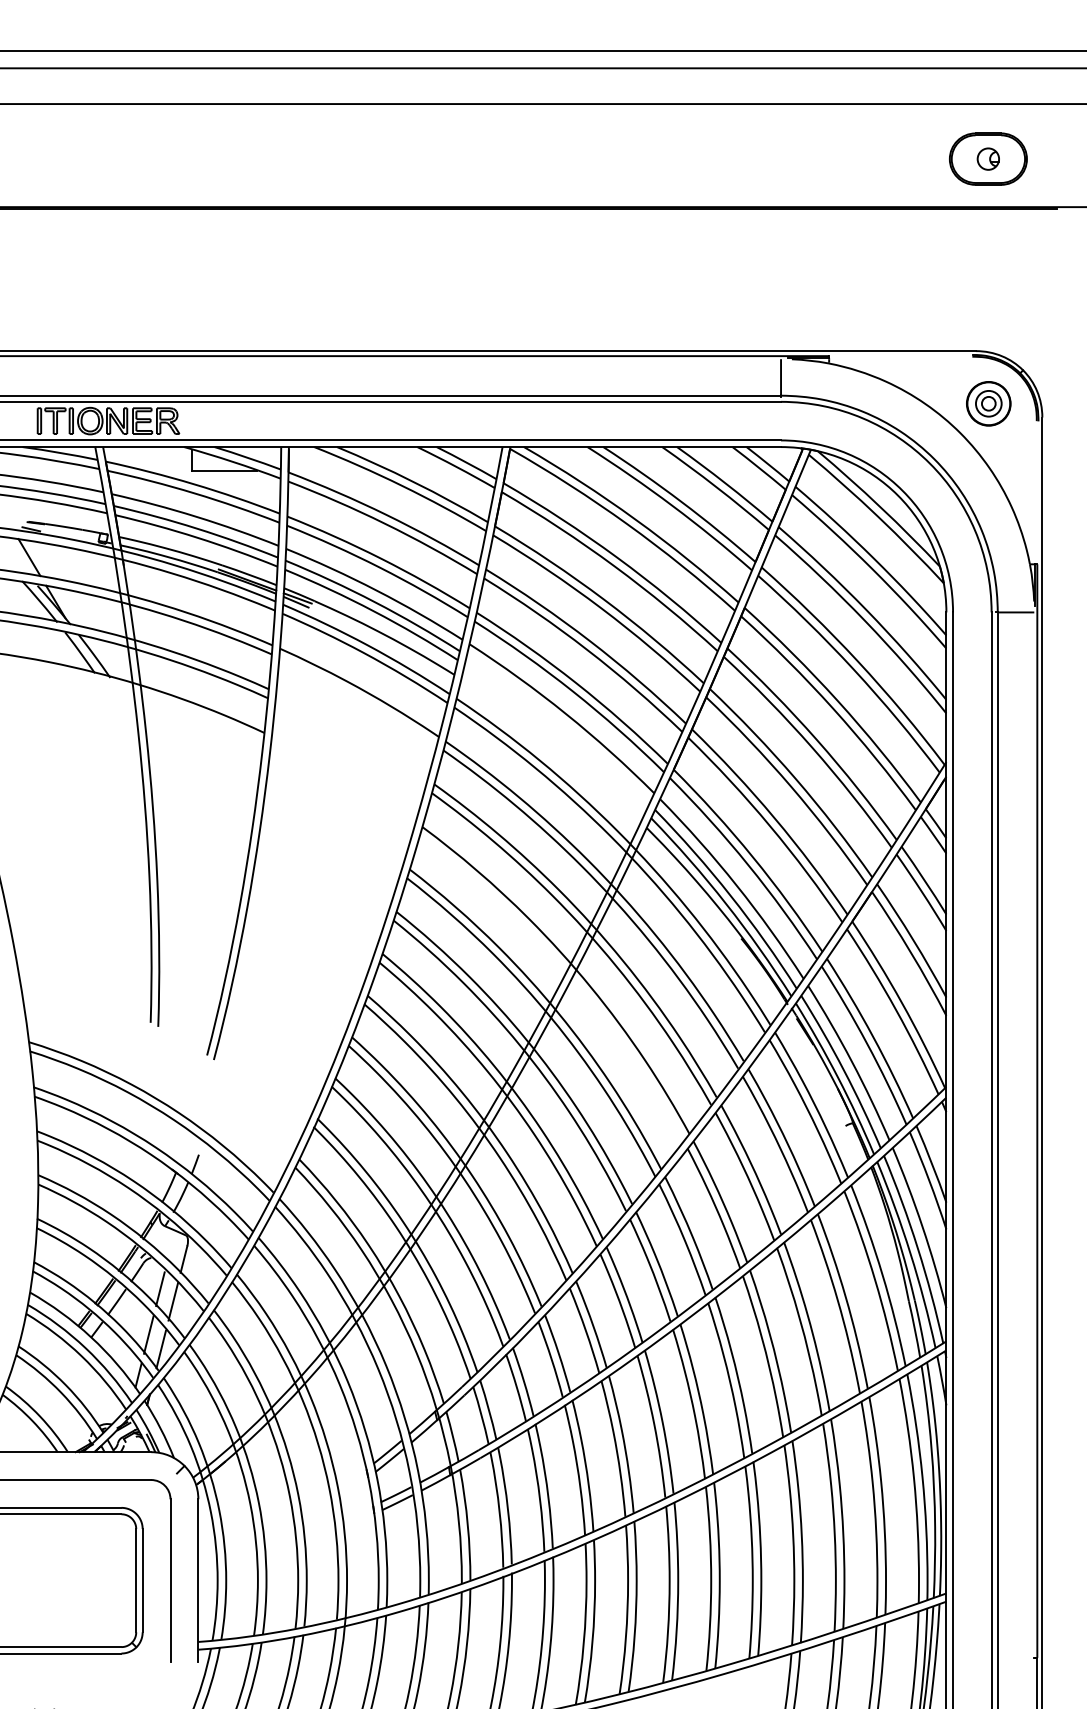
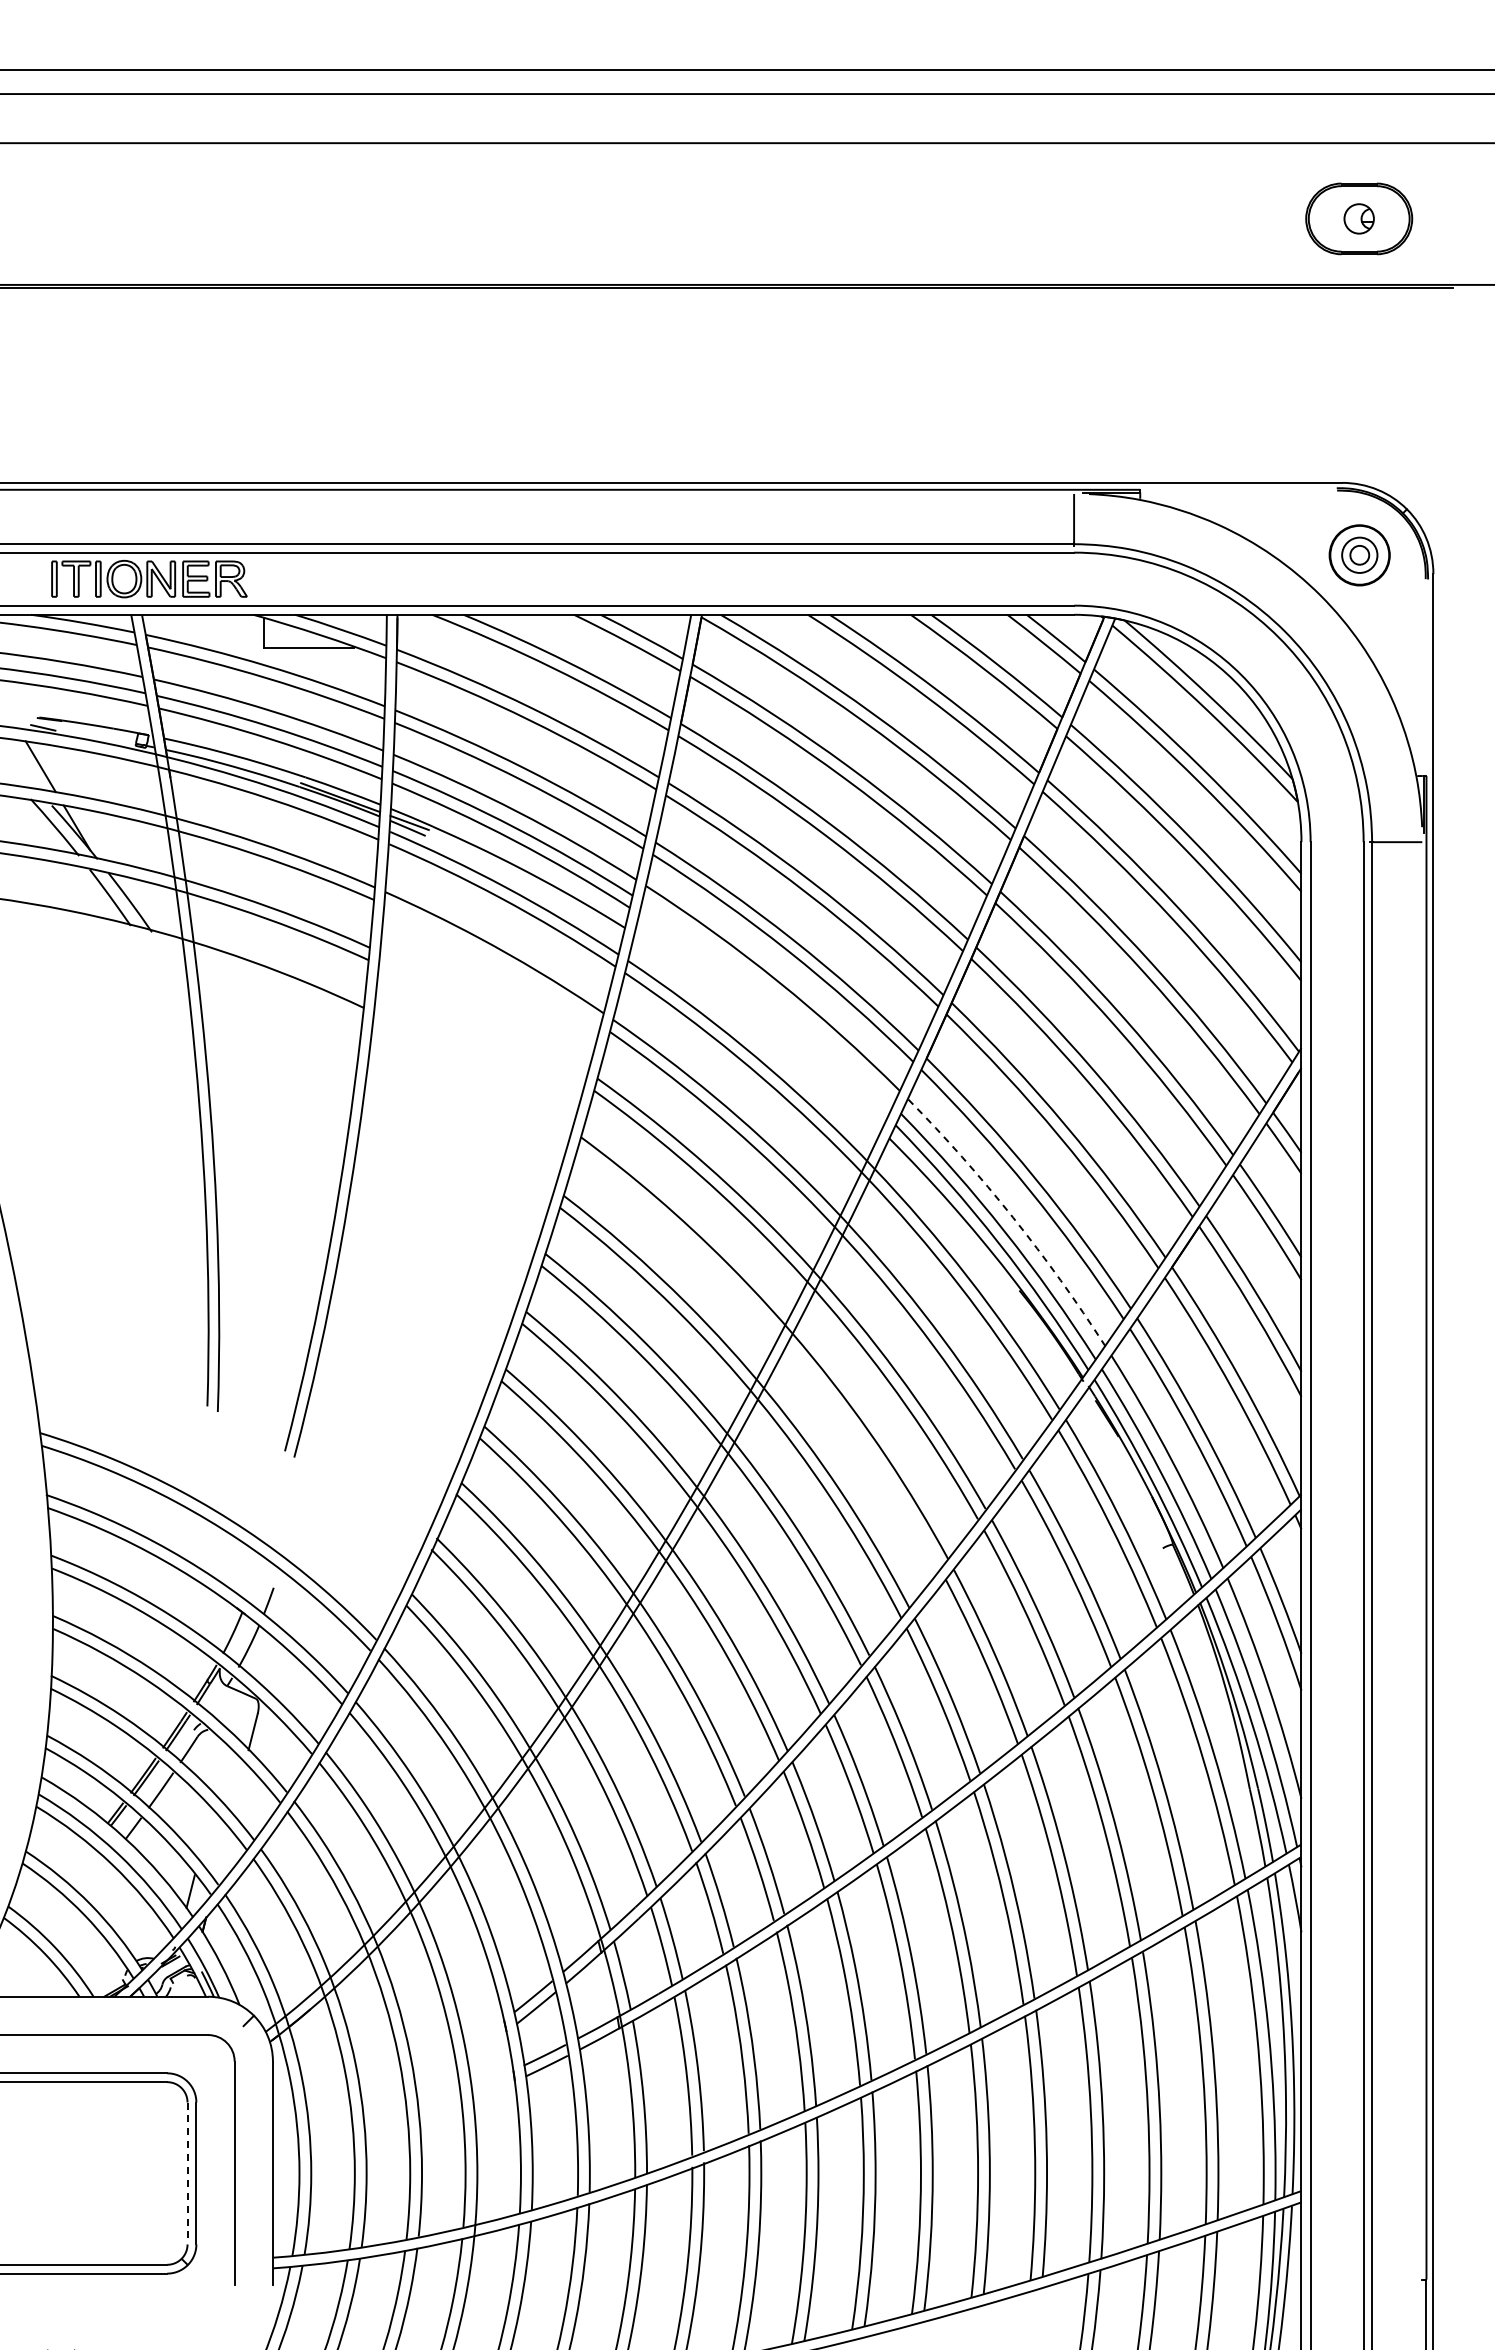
arc: (736, 885) -> (1013, 1217), solid -> dashed
line: (160, 1289) -> (220, 1772), removed
line: (173, 1301) -> (238, 1789), removed
line: (148, 1334) -> (204, 1835), removed
line: (160, 1349) -> (221, 1855), removed
line: (136, 1580) -> (187, 2173), solid -> dashed

